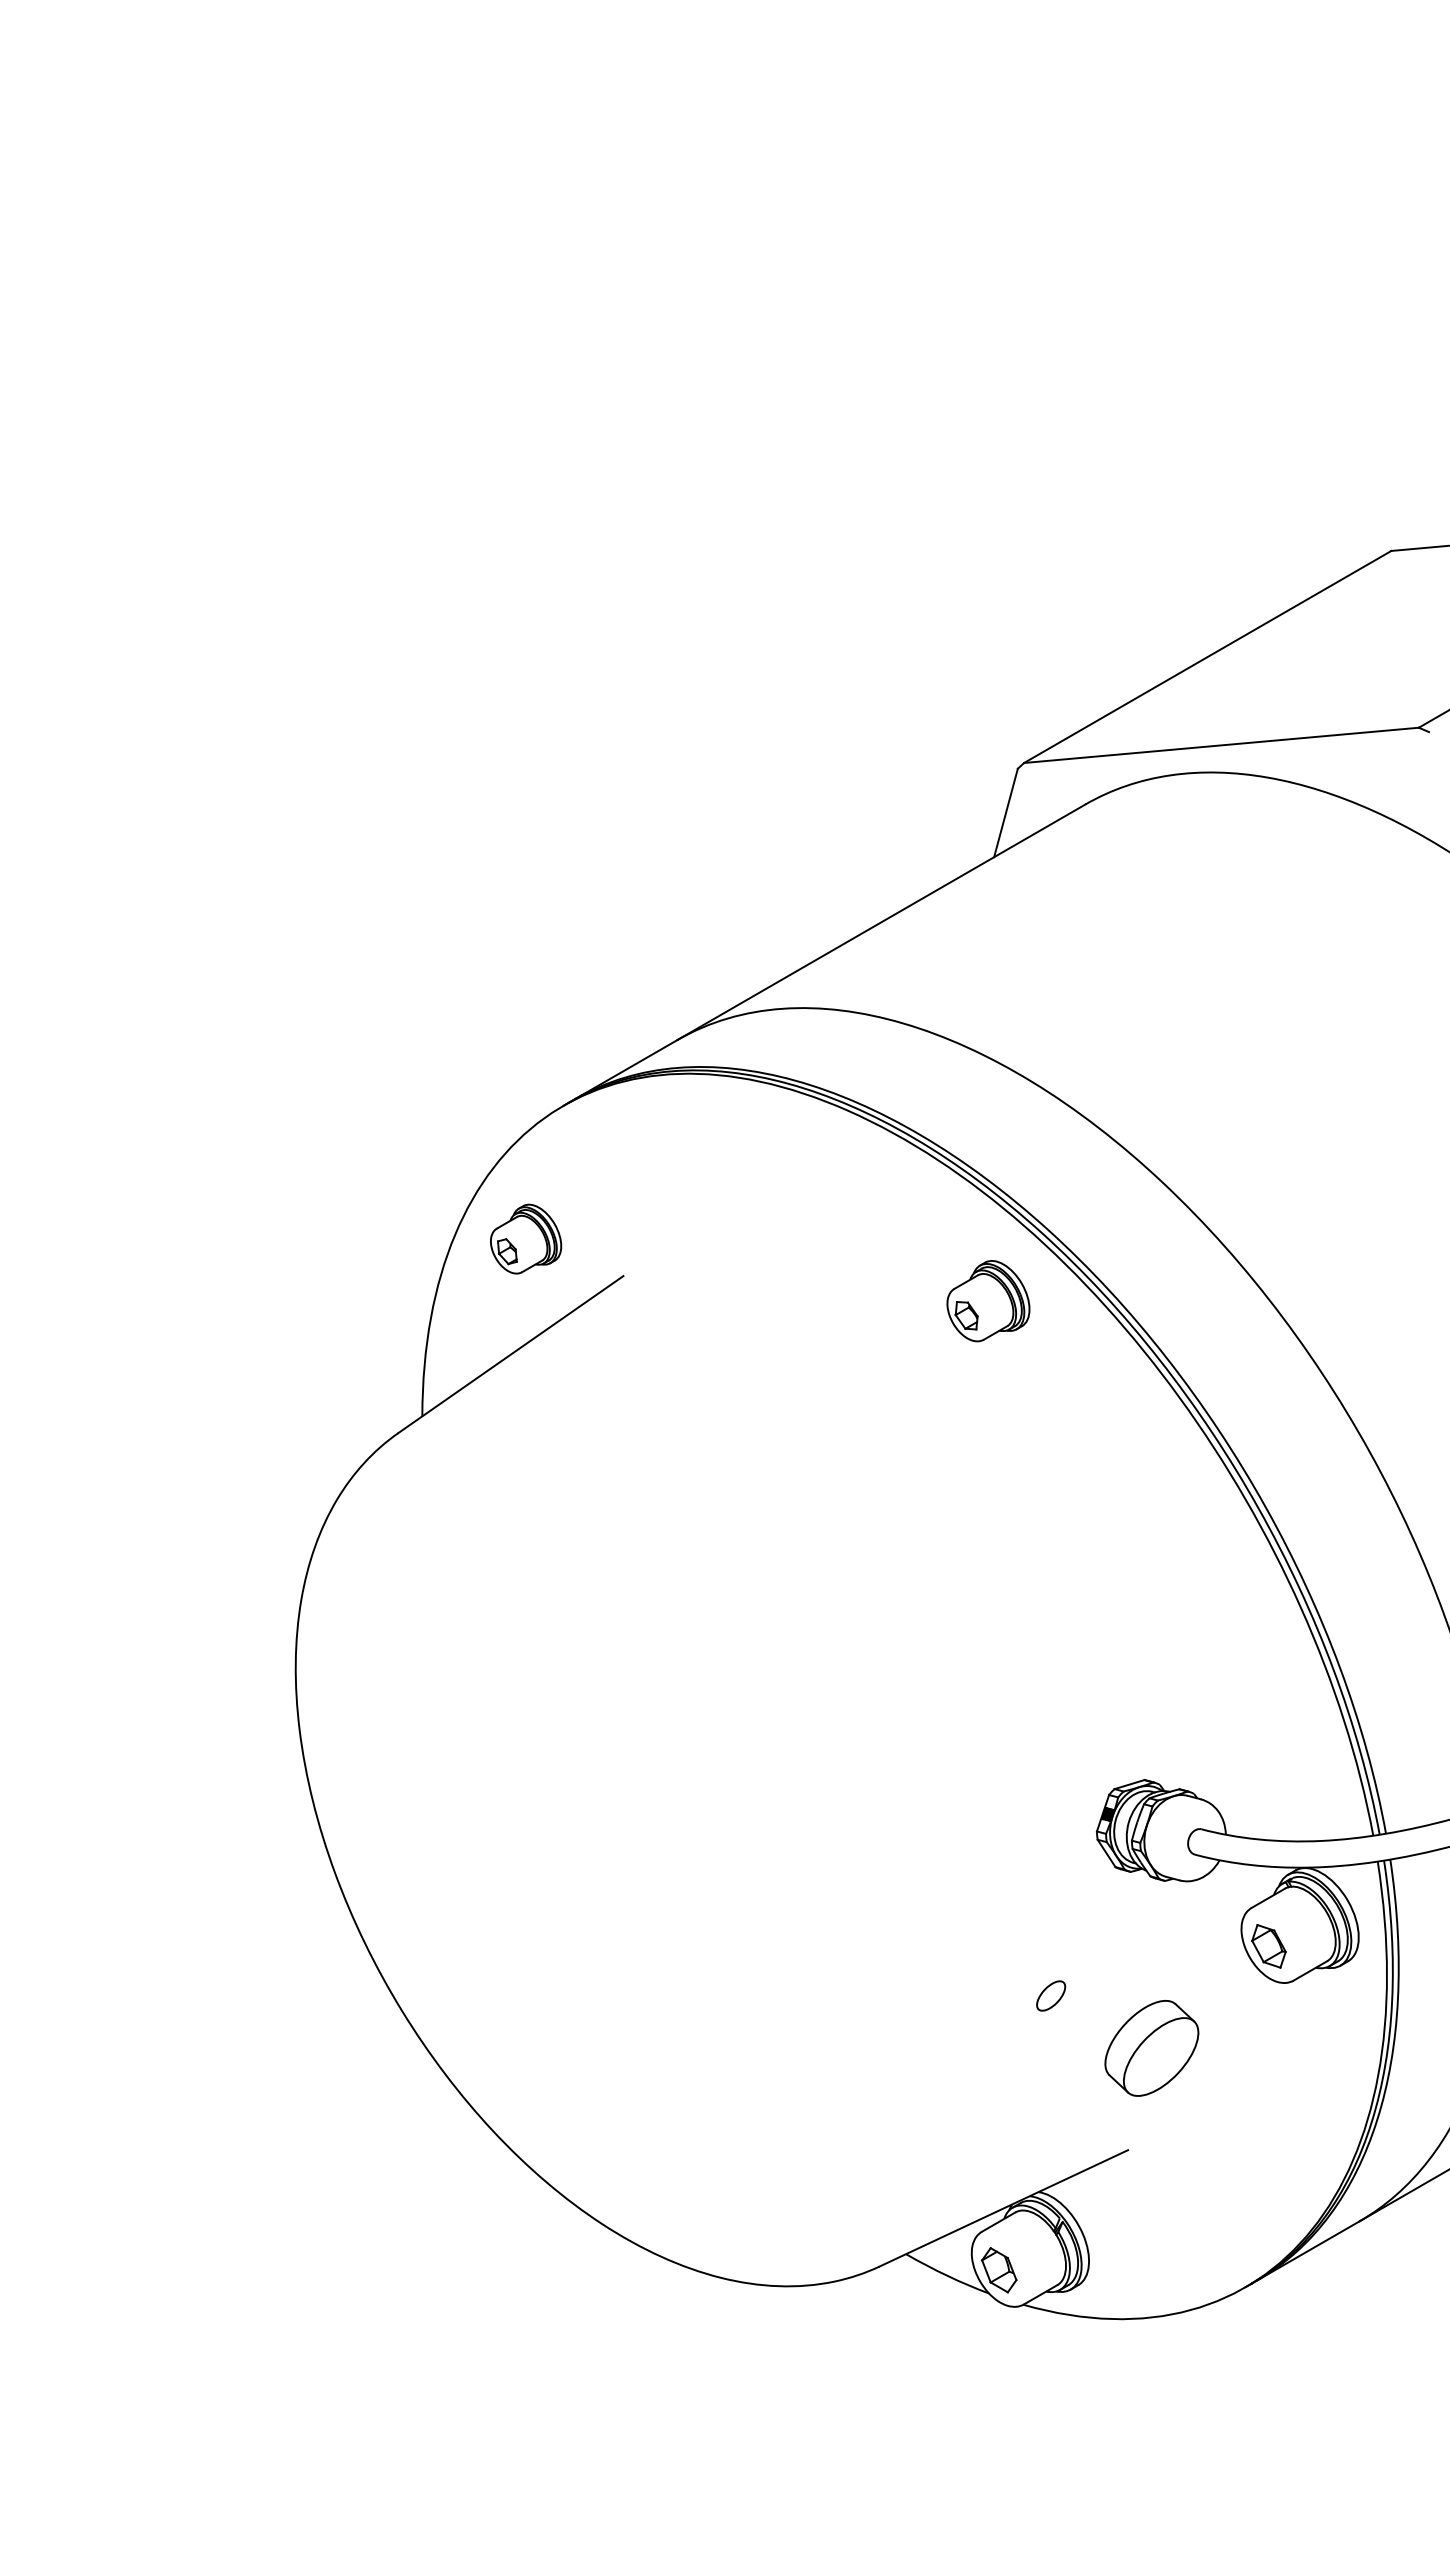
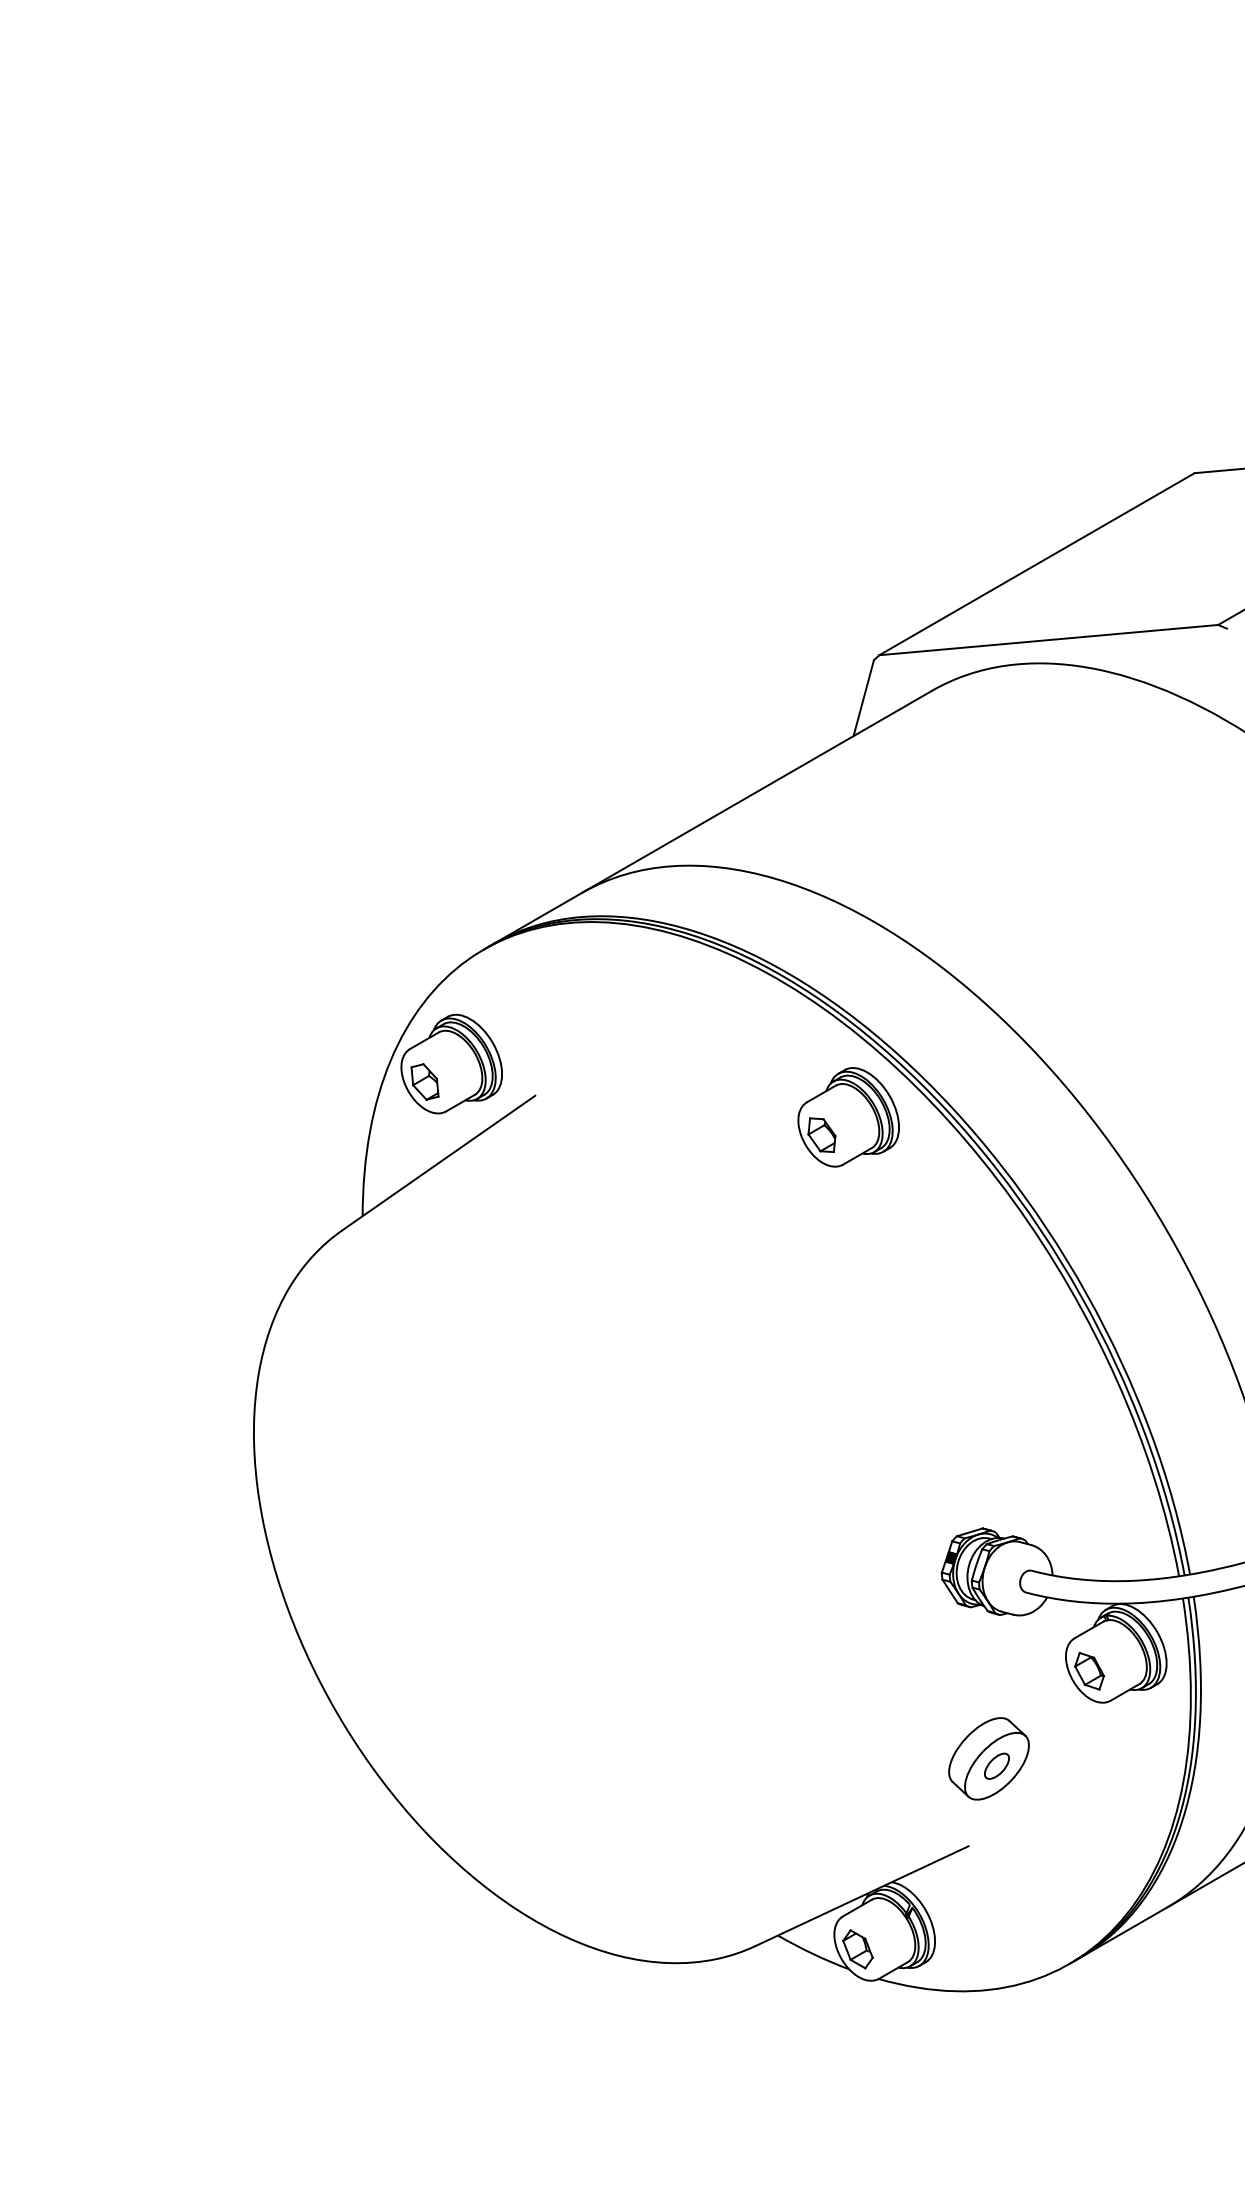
part: (525, 1238) -> (451, 1063), size x1.67
part: (988, 1300) -> (848, 1116), size x1.43
part: (1051, 1995) -> (997, 1765), moved

